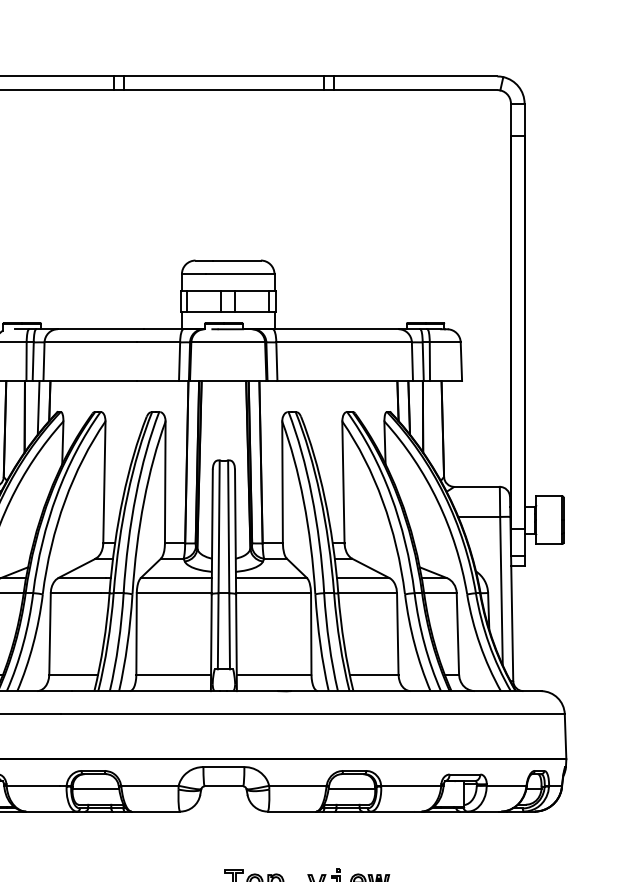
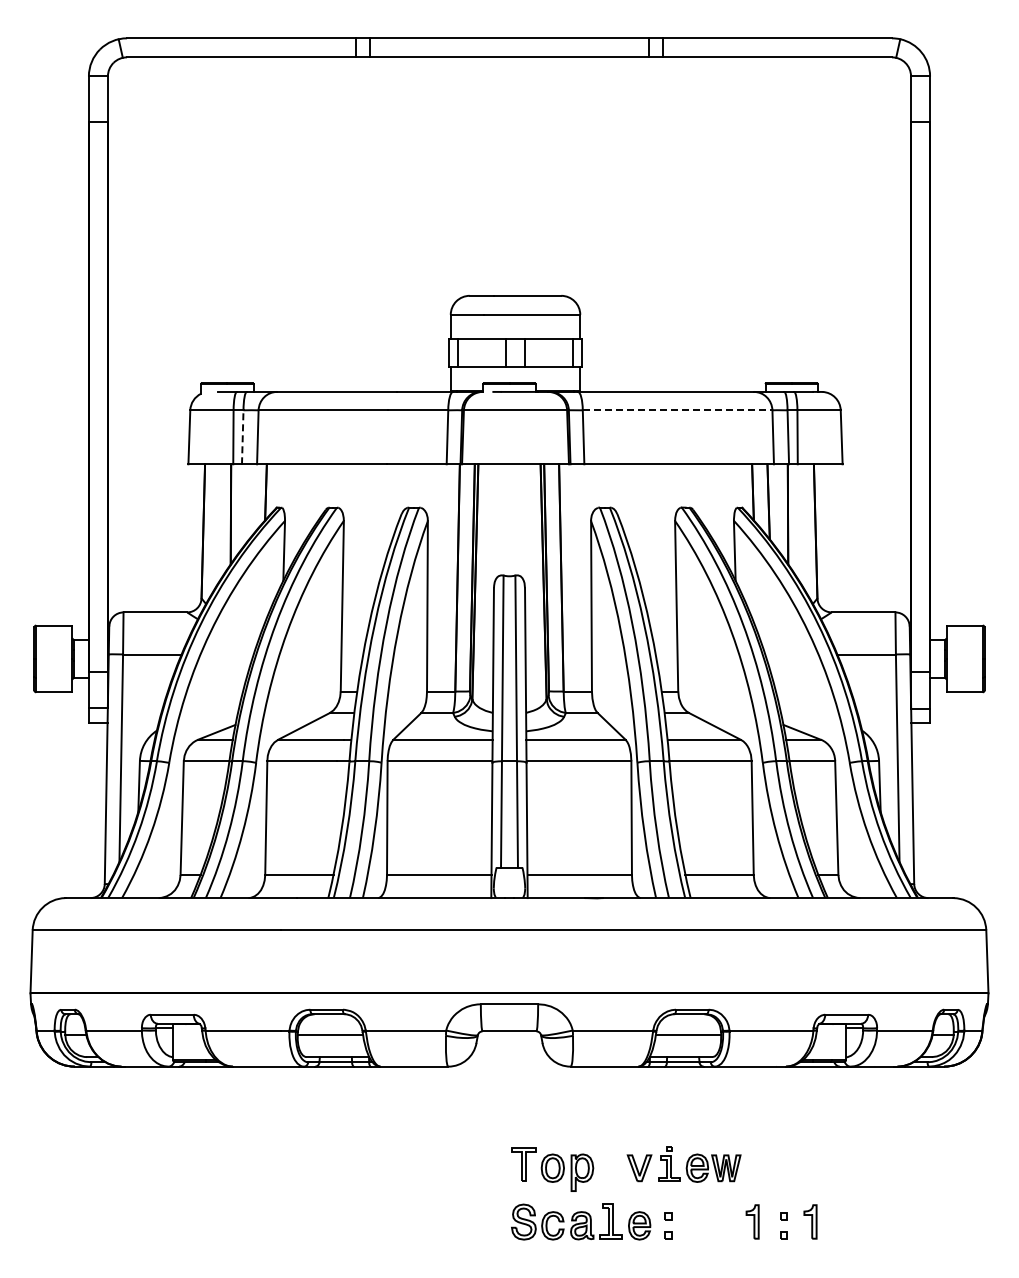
line: (344, 342) -> (677, 410), solid -> dashed
line: (33, 361) -> (242, 436), solid -> dashed
line: (38, 407) -> (250, 501), removed

